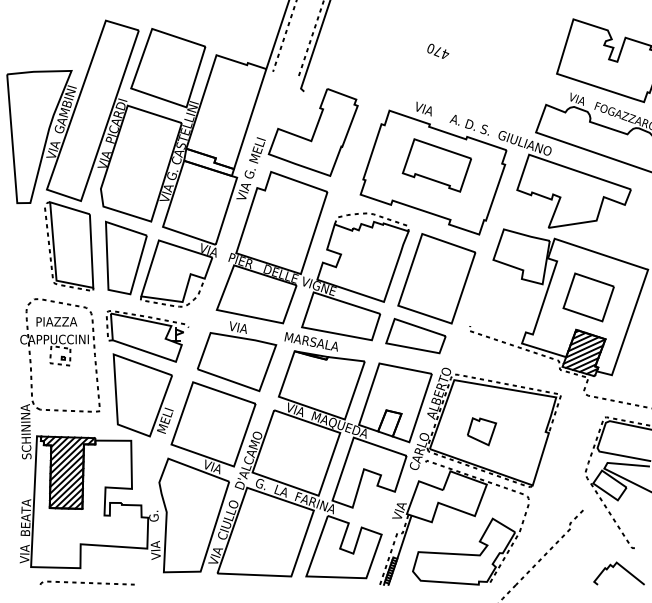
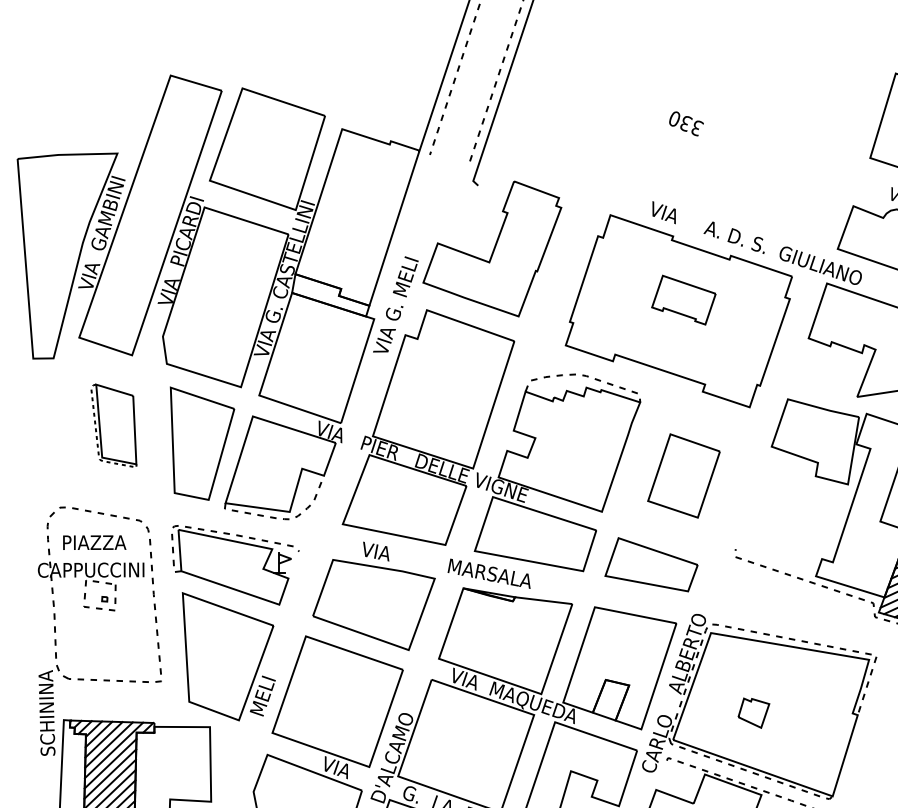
text: (441, 52) -> (691, 124), 470 -> 330
part: (436, 165) -> (683, 300), size x0.6
part: (69, 246) -> (114, 425), size x0.6
part: (436, 278) -> (683, 475), size x0.6
part: (481, 431) -> (753, 712), size x0.7

